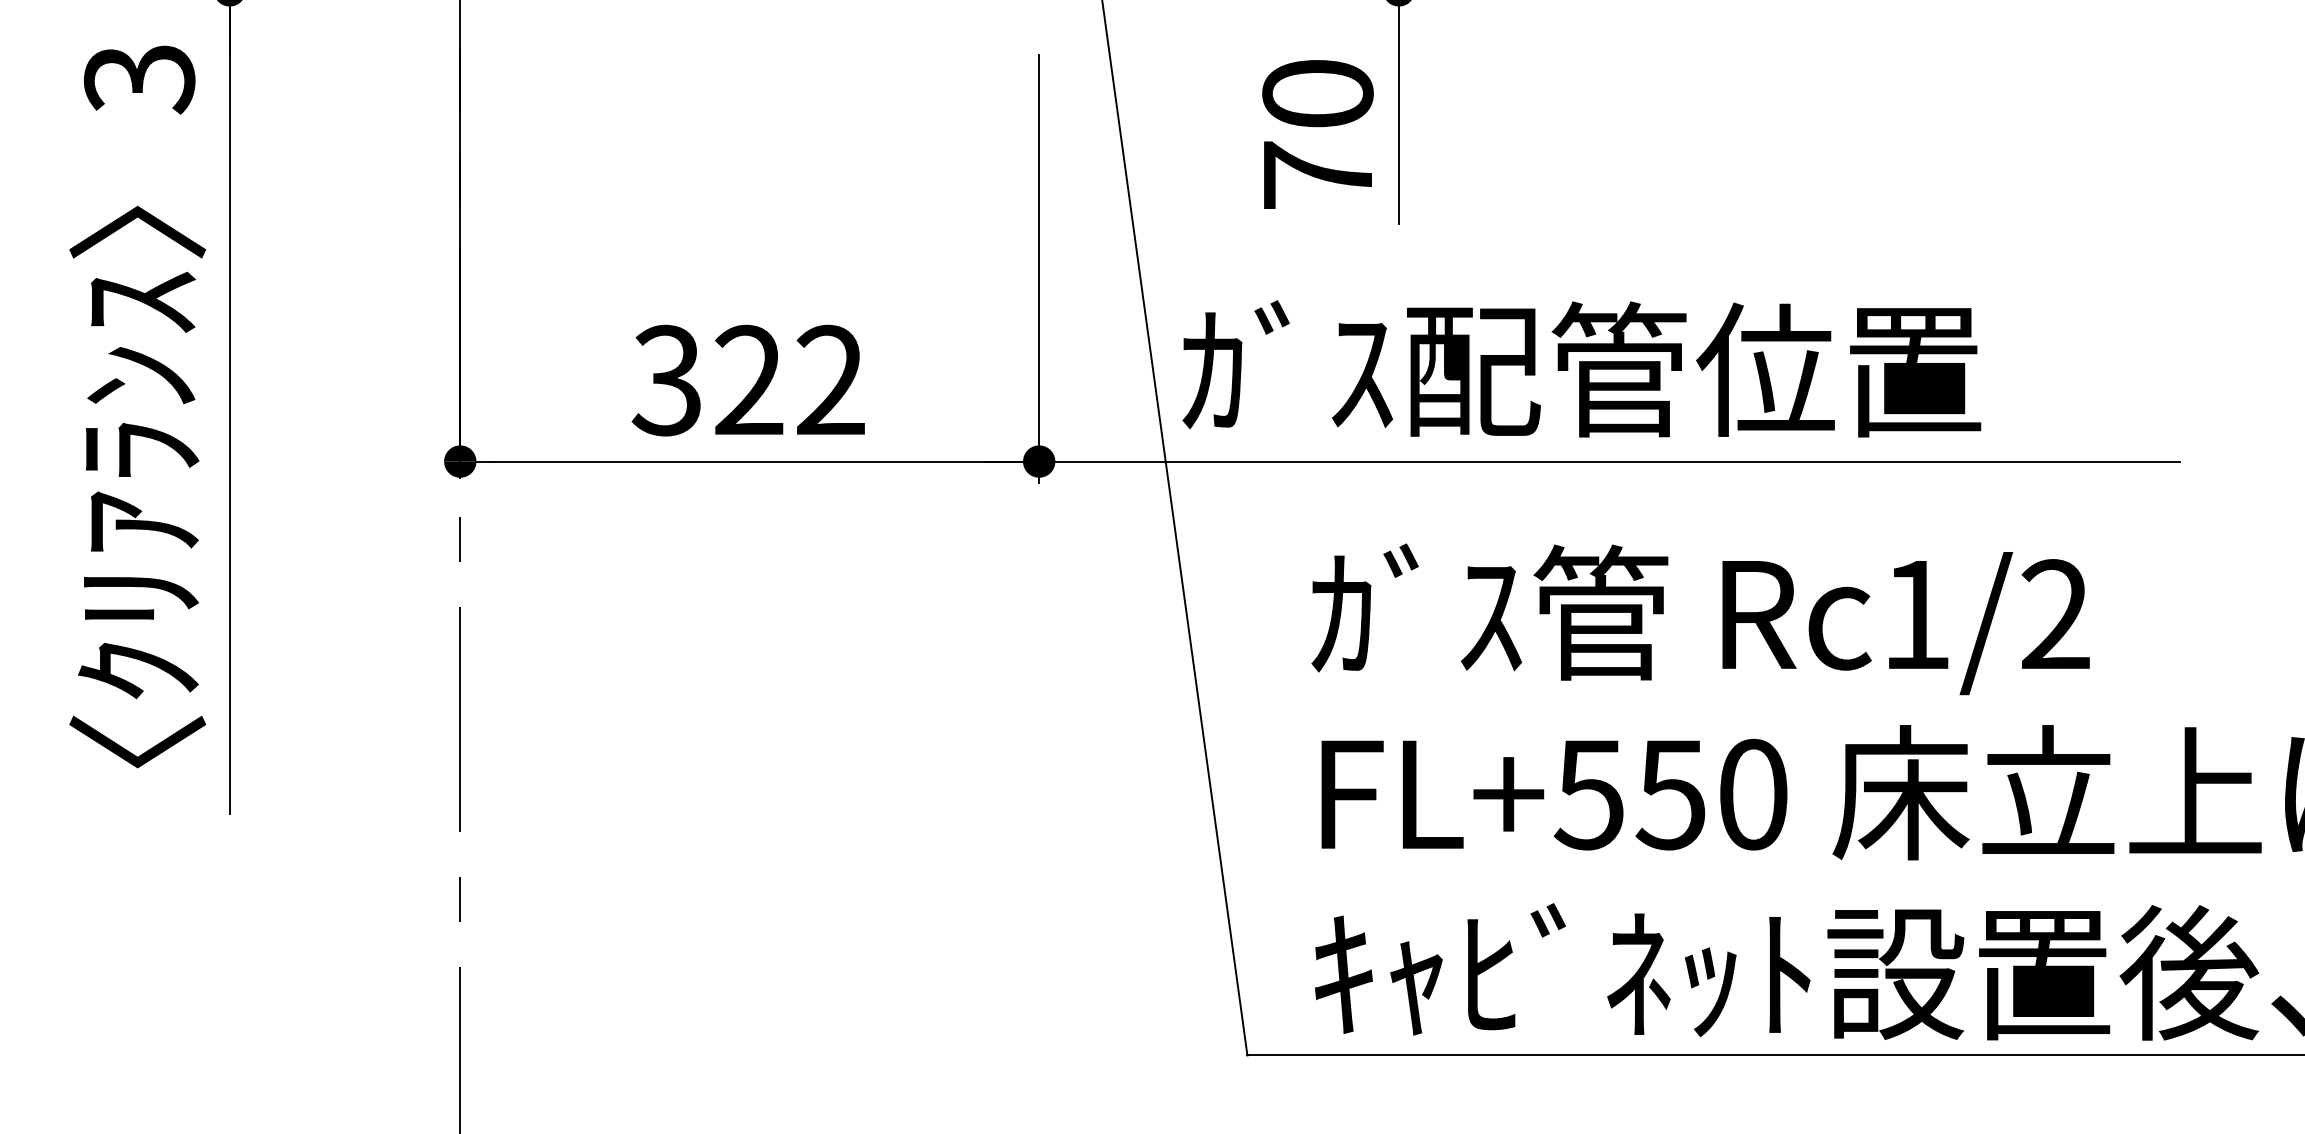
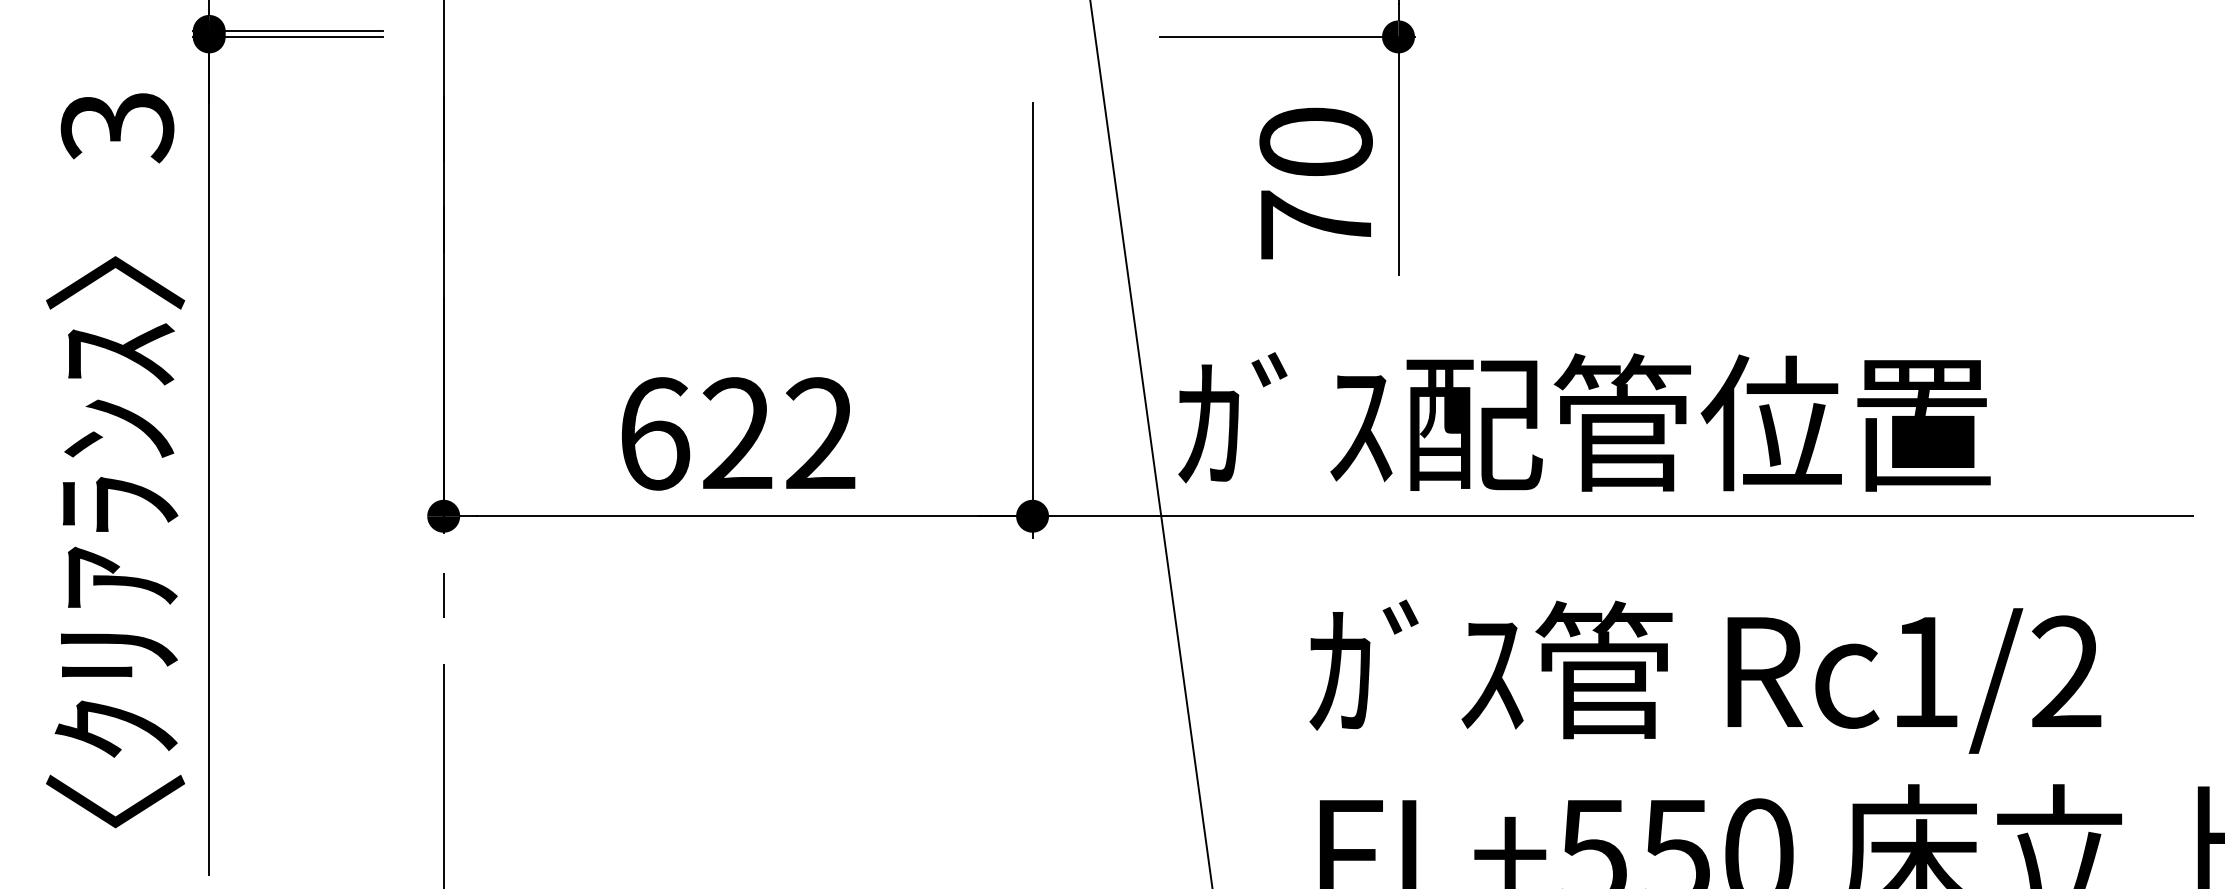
text: (666, 380) -> (653, 433), 322 -> 622

